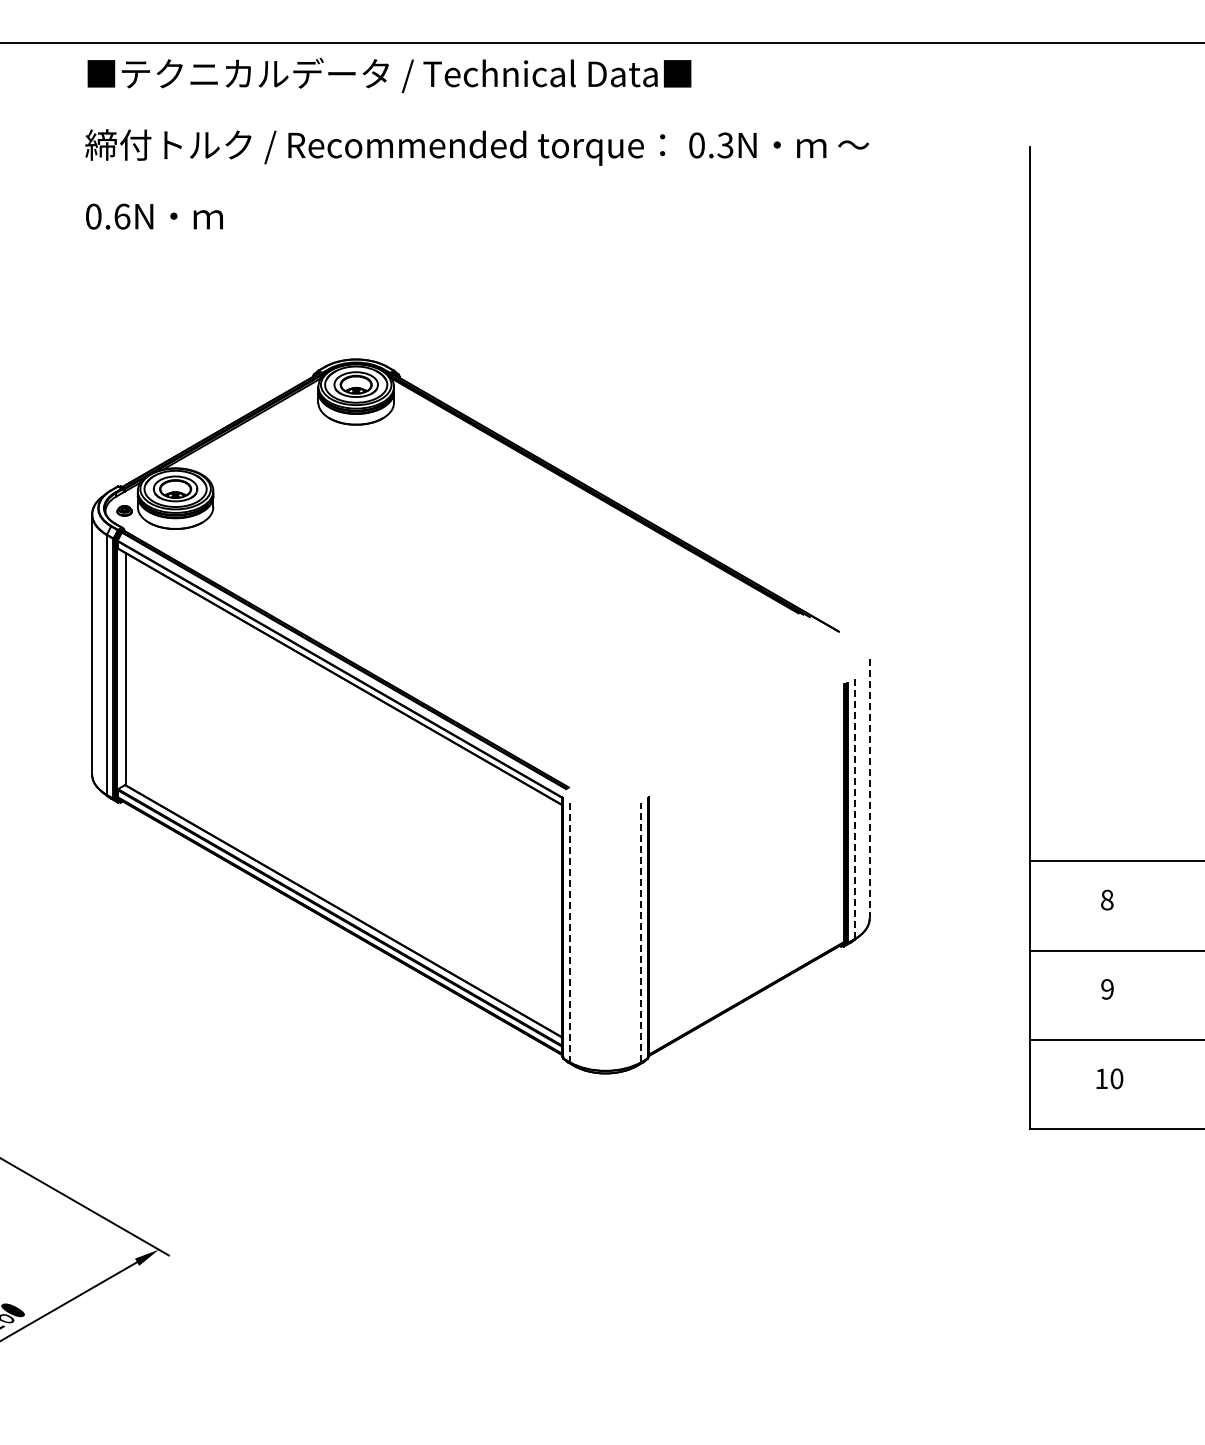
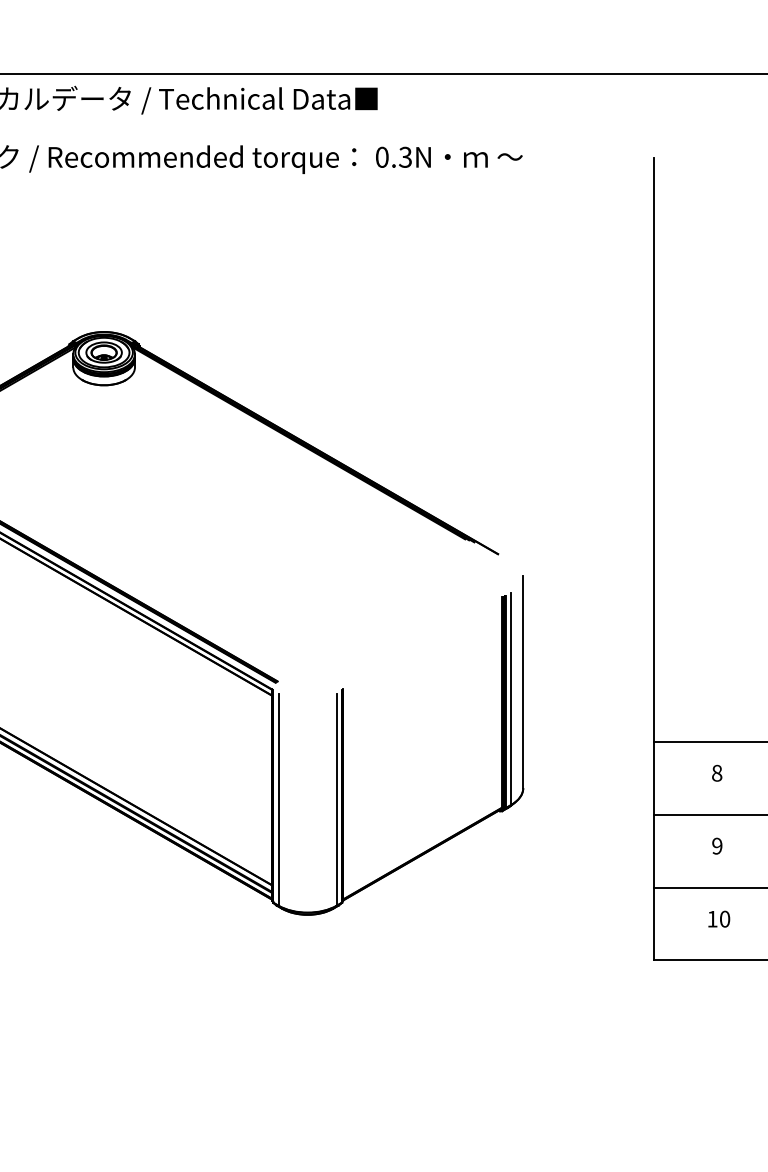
line: (869, 788) -> (523, 682), dashed -> solid
line: (854, 809) -> (510, 699), dashed -> solid
line: (569, 932) -> (278, 799), dashed -> solid
line: (641, 932) -> (336, 799), dashed -> solid

